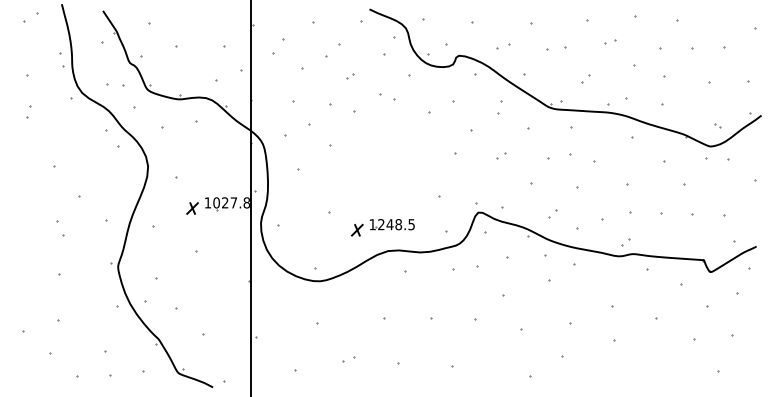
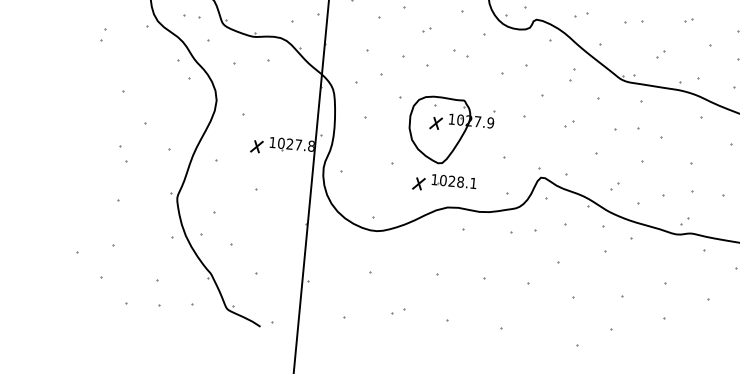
part: (610, 42) -> (688, 20), size x0.62
part: (383, 174) -> (450, 130), added
text: (396, 224) -> (458, 181), 1248.5 -> 1028.1

